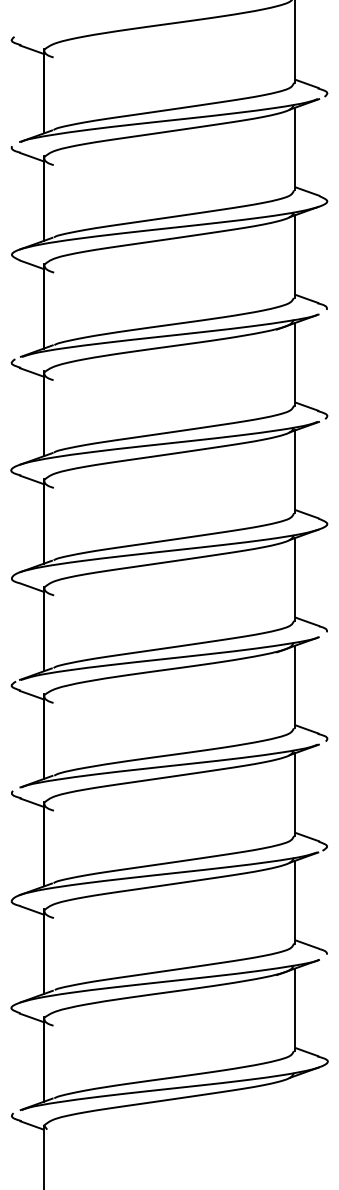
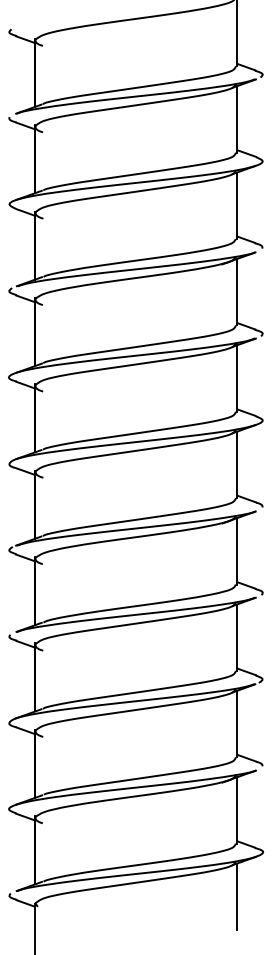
line: (295, 1116) -> (237, 896), added

